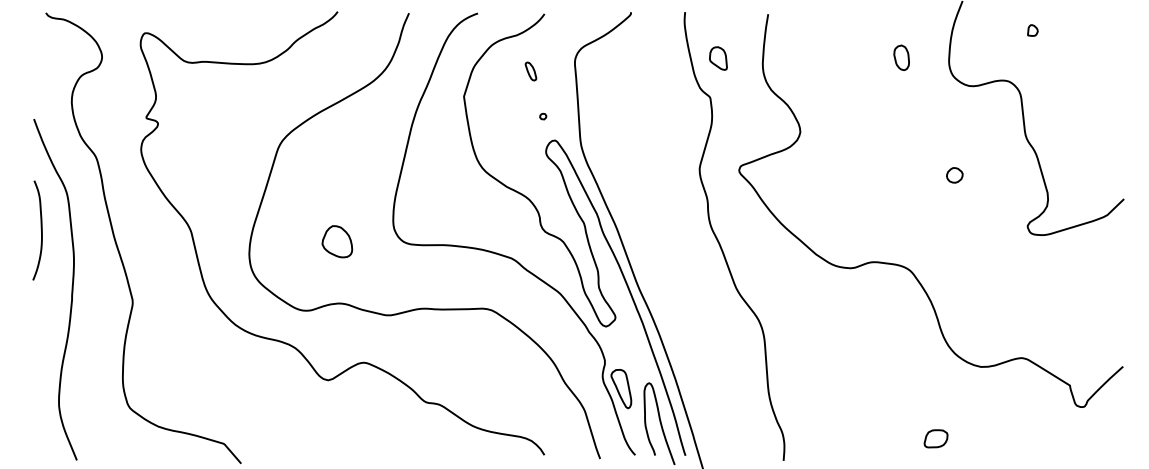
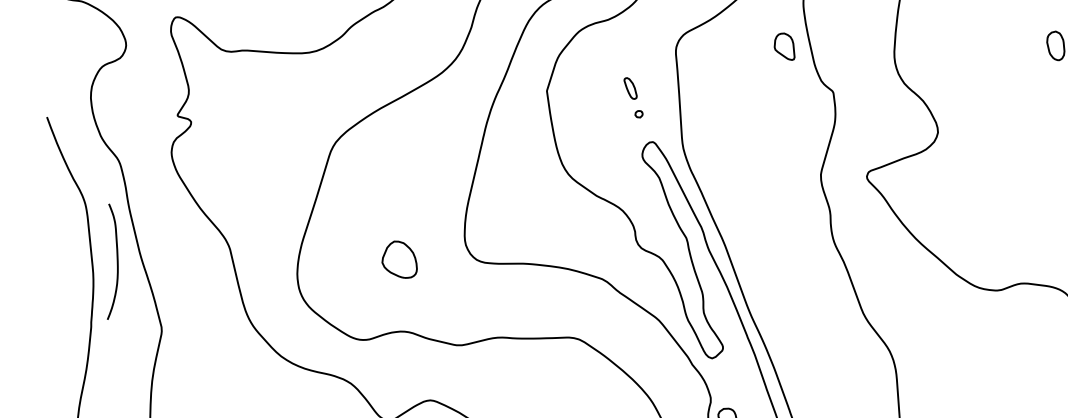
part: (718, 58) -> (784, 46), moved
part: (530, 71) -> (630, 88), moved
curve: (40, 228) -> (116, 259), moved

